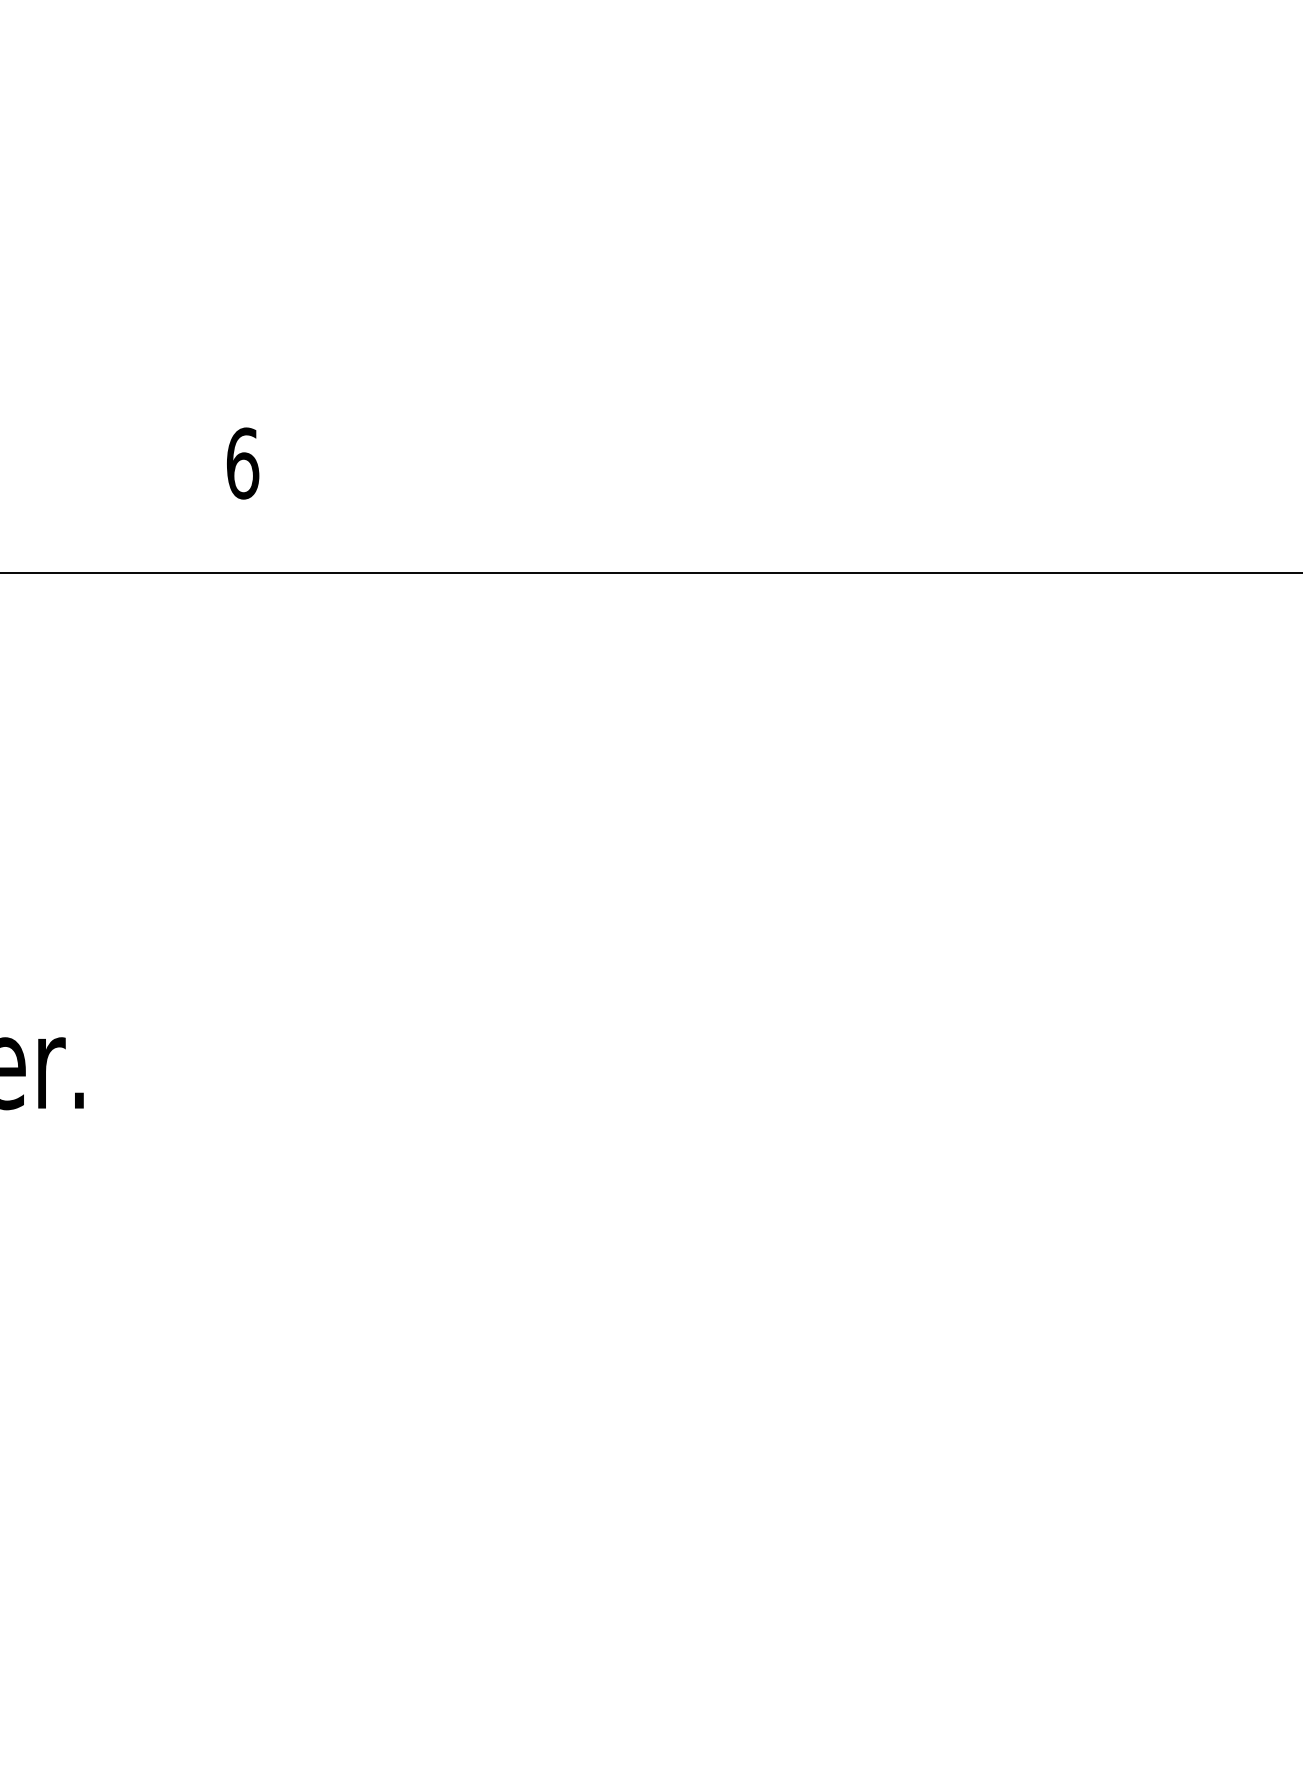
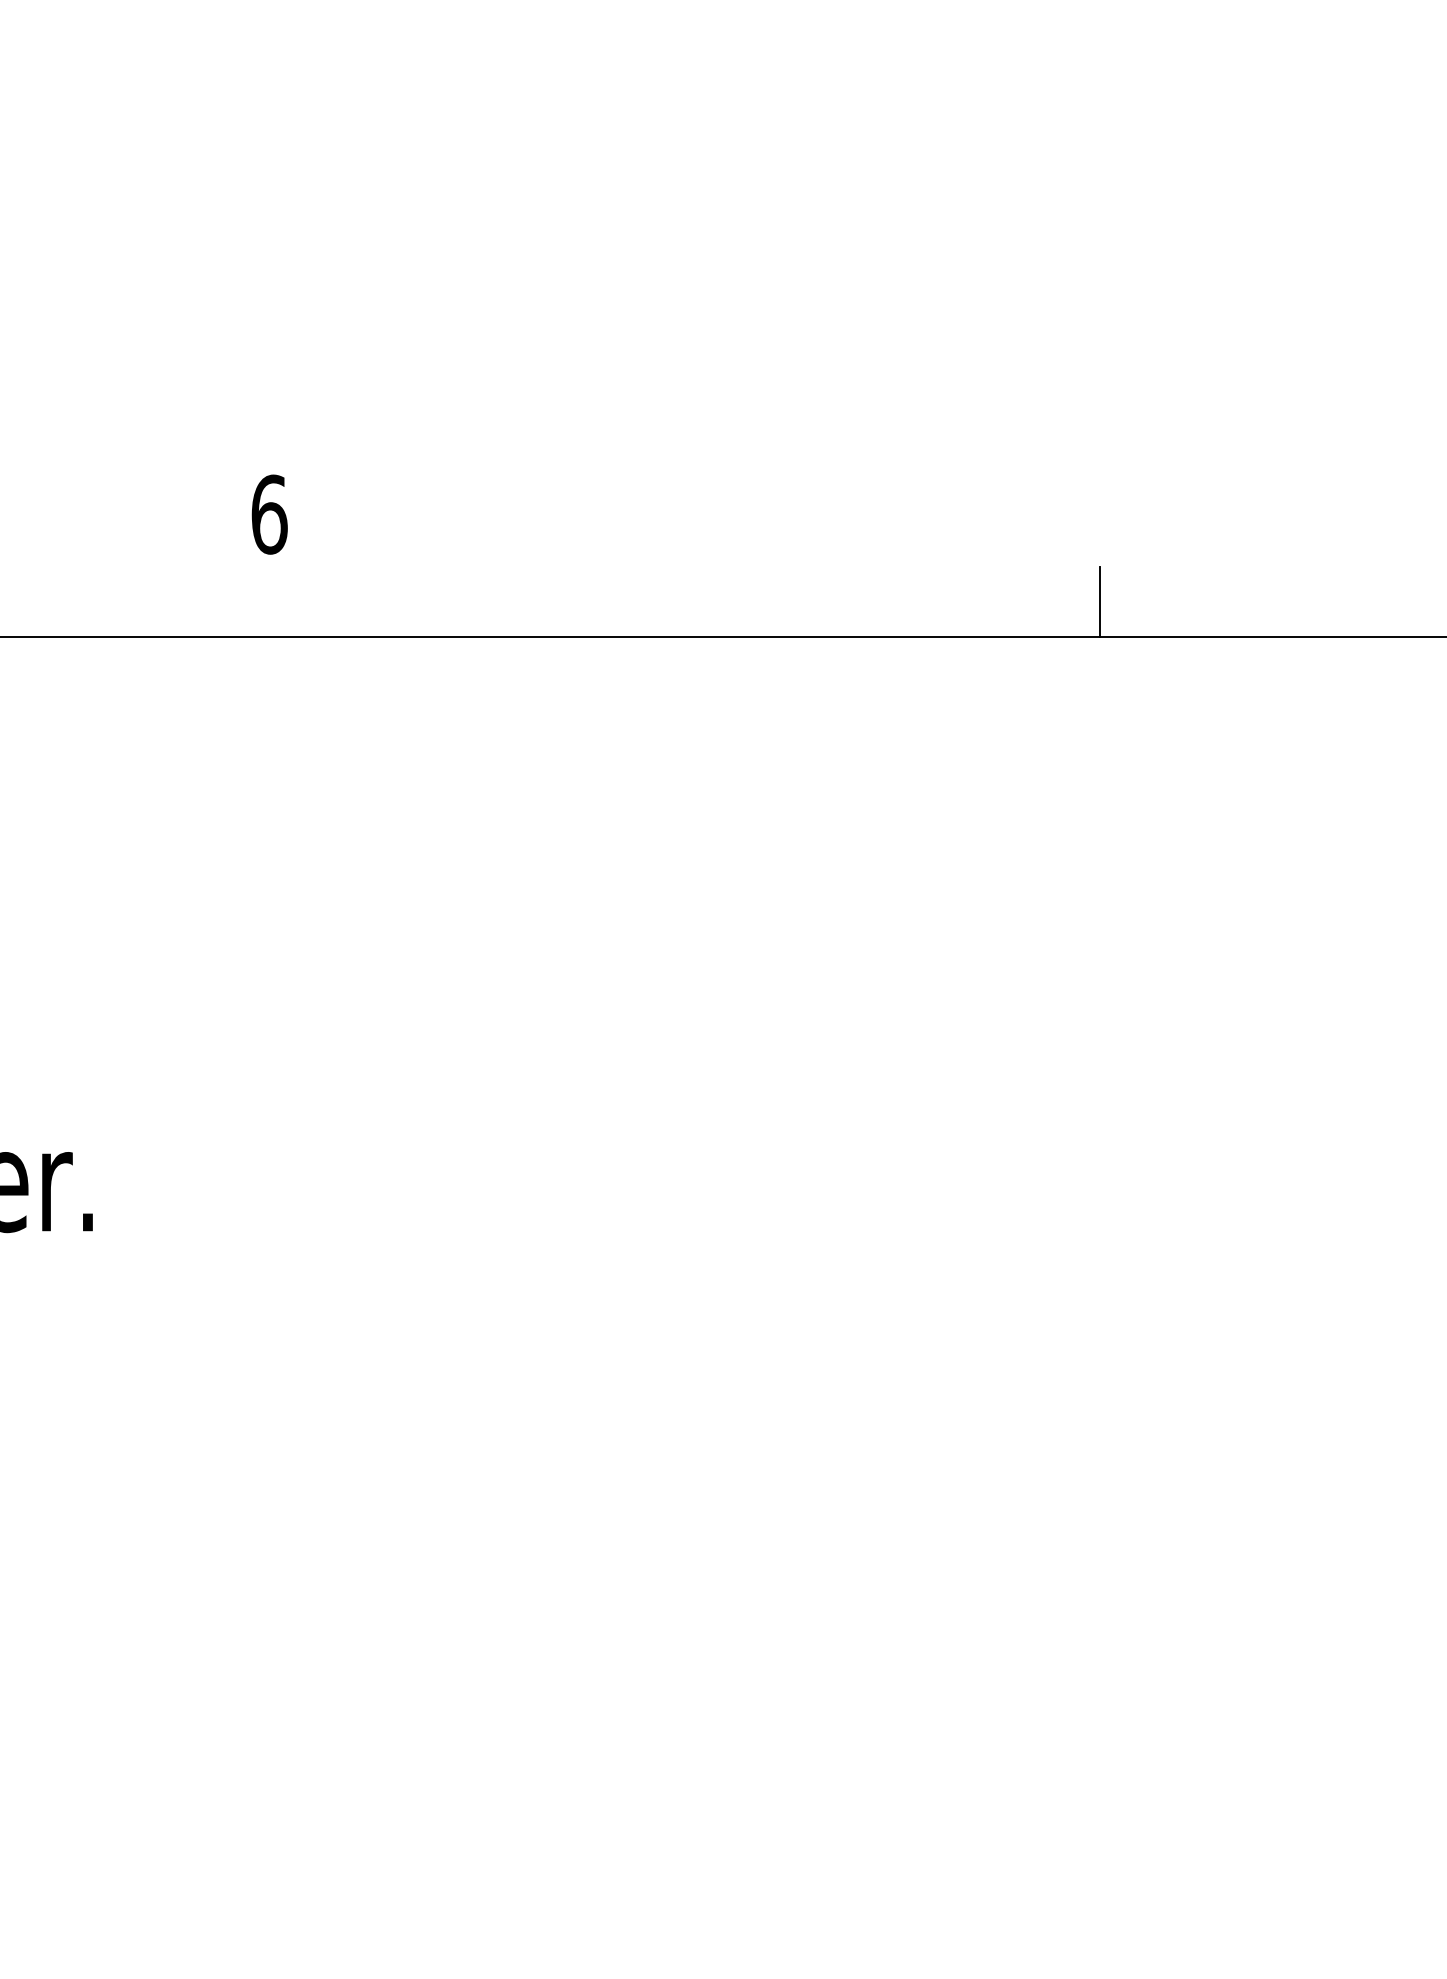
line: (989, 541) -> (1099, 601), added

